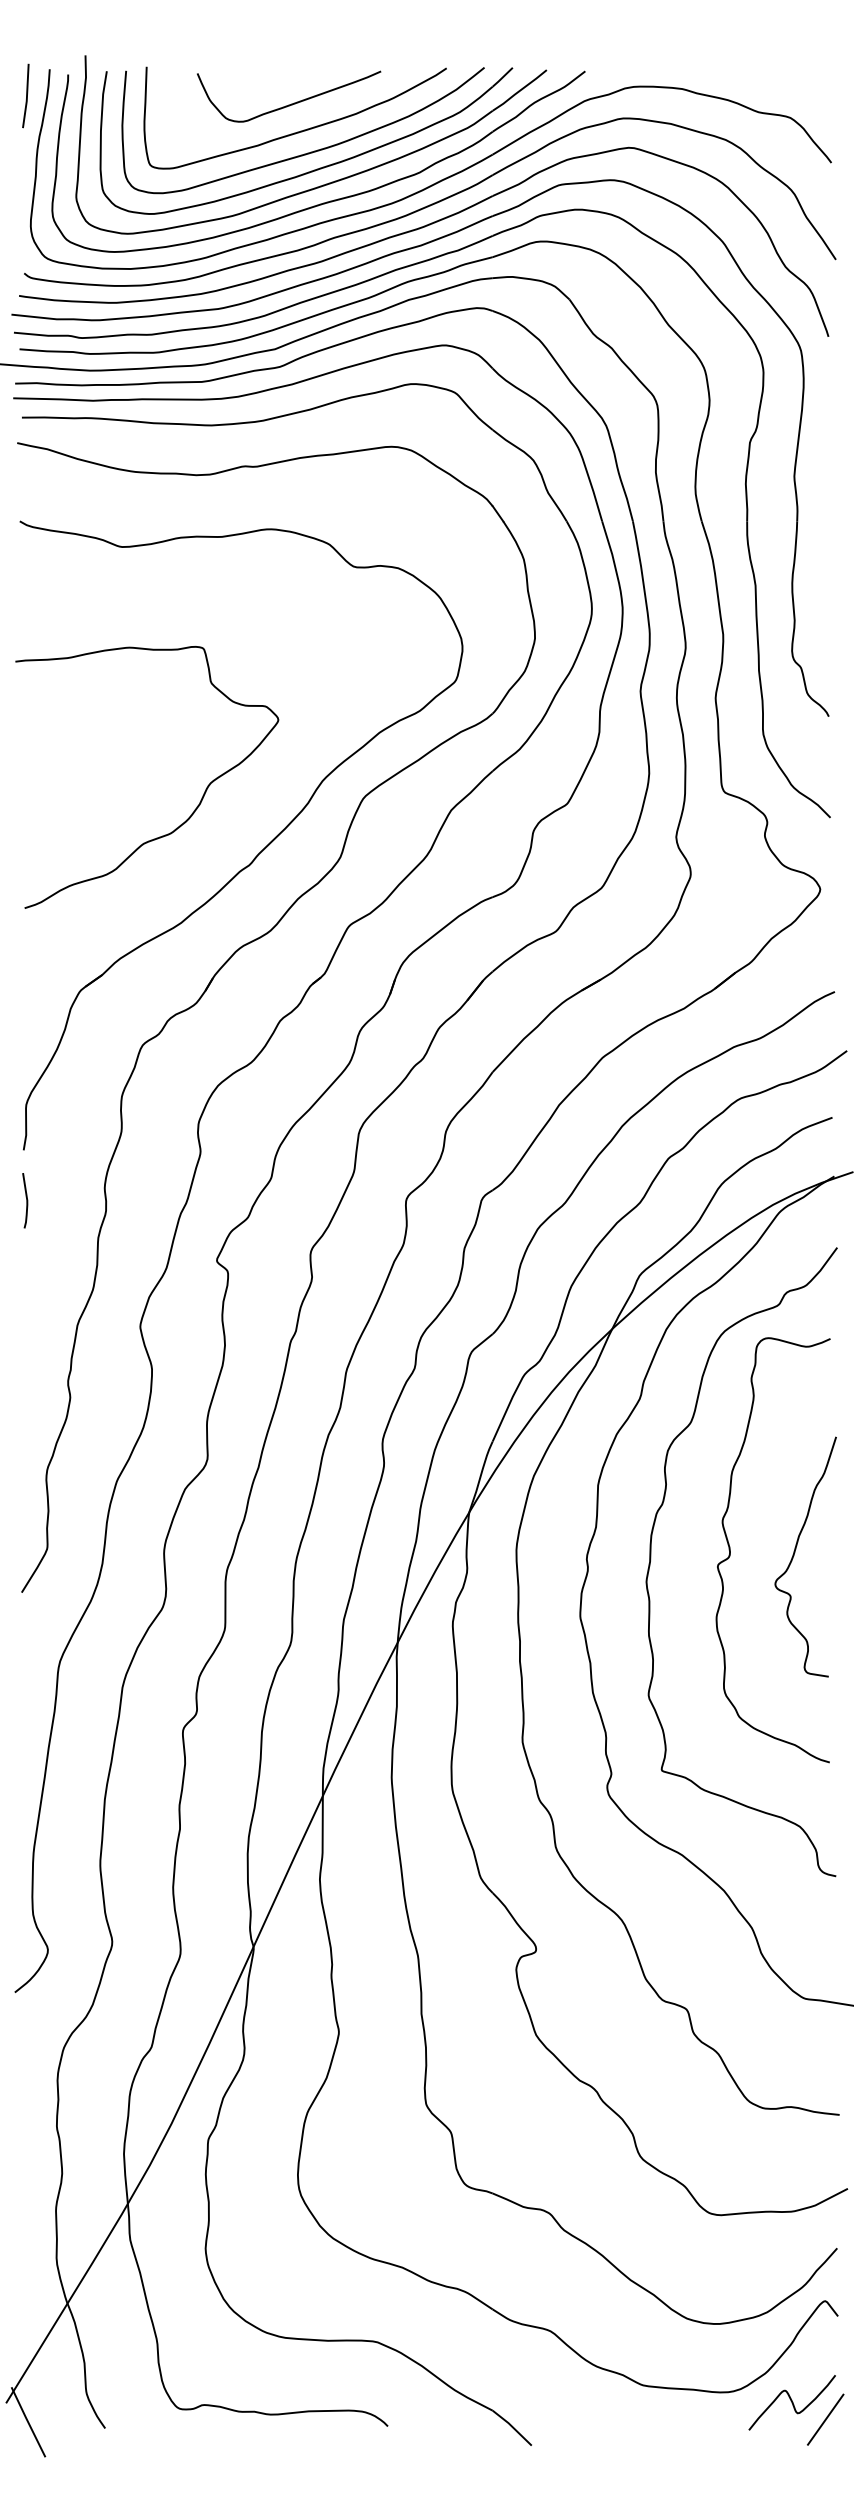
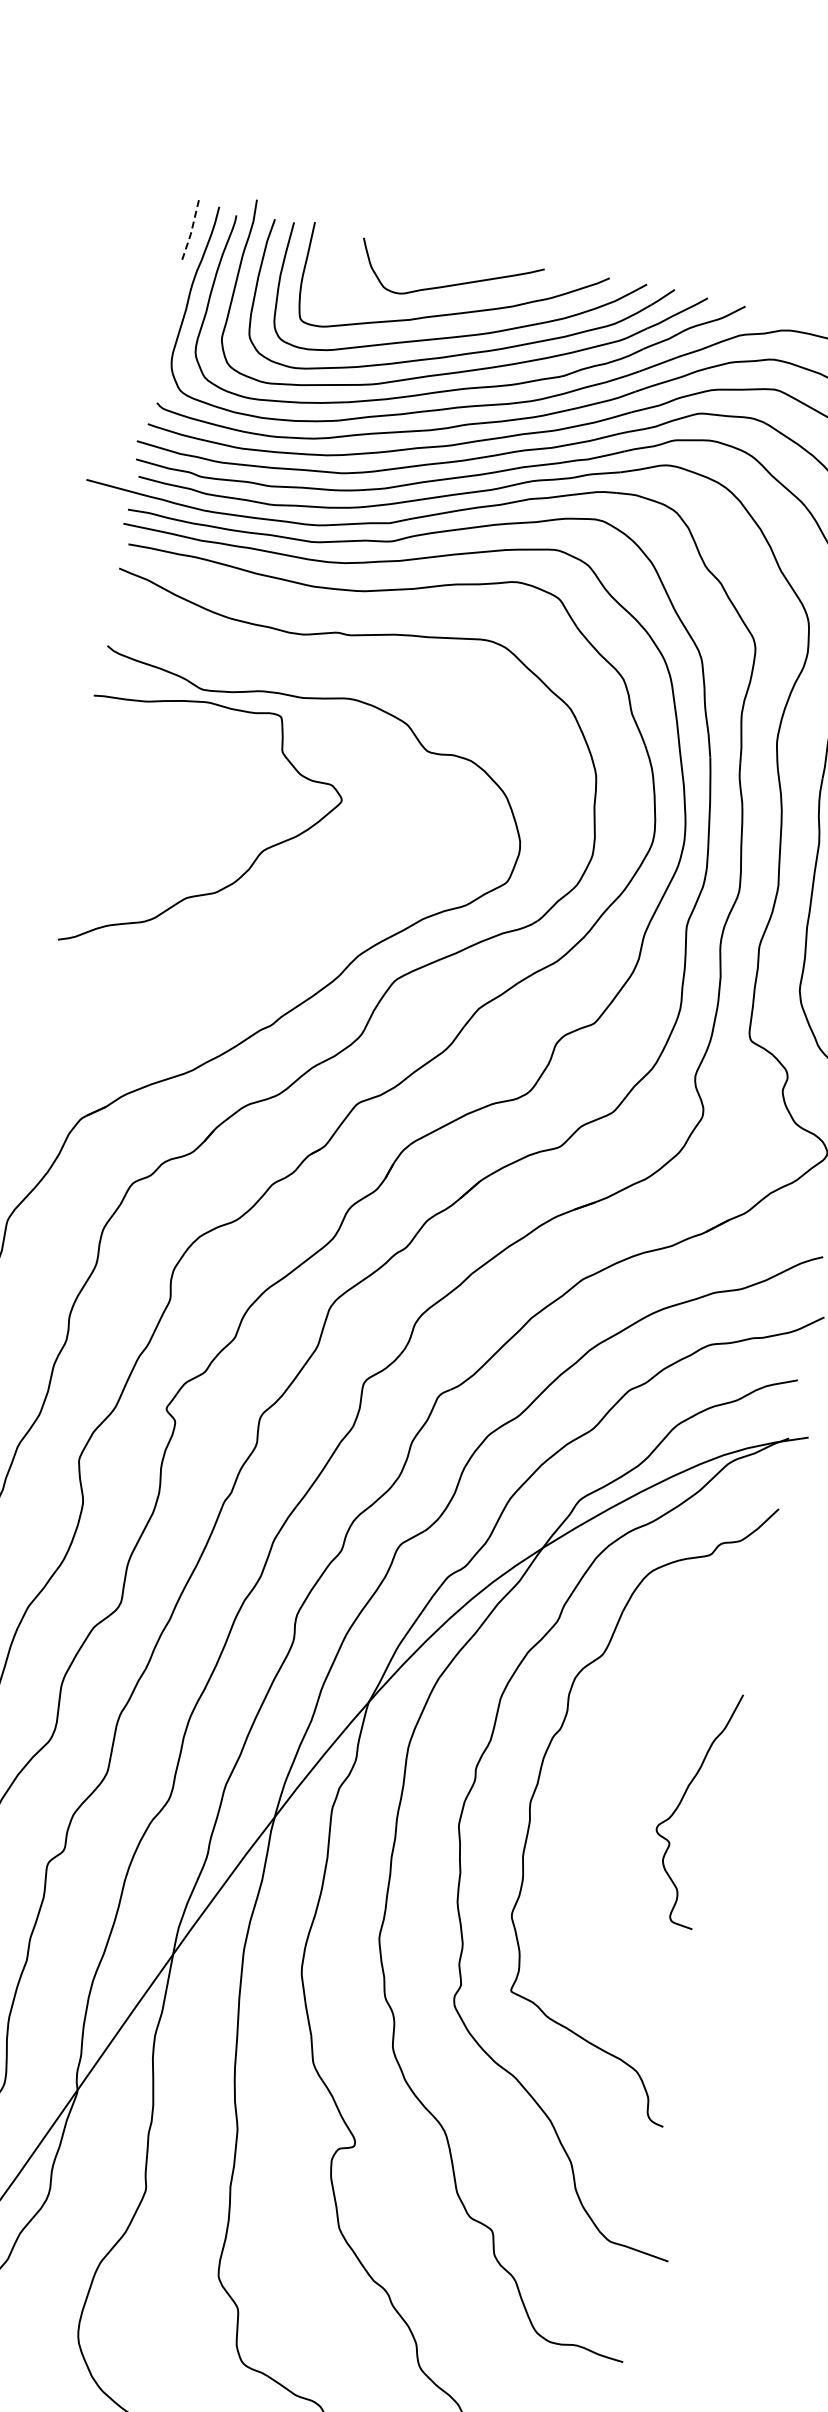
line: (27, 96) -> (192, 229), solid -> dashed
curve: (191, 813) -> (239, 876), moved
curve: (730, 1550) -> (618, 1787), removed

